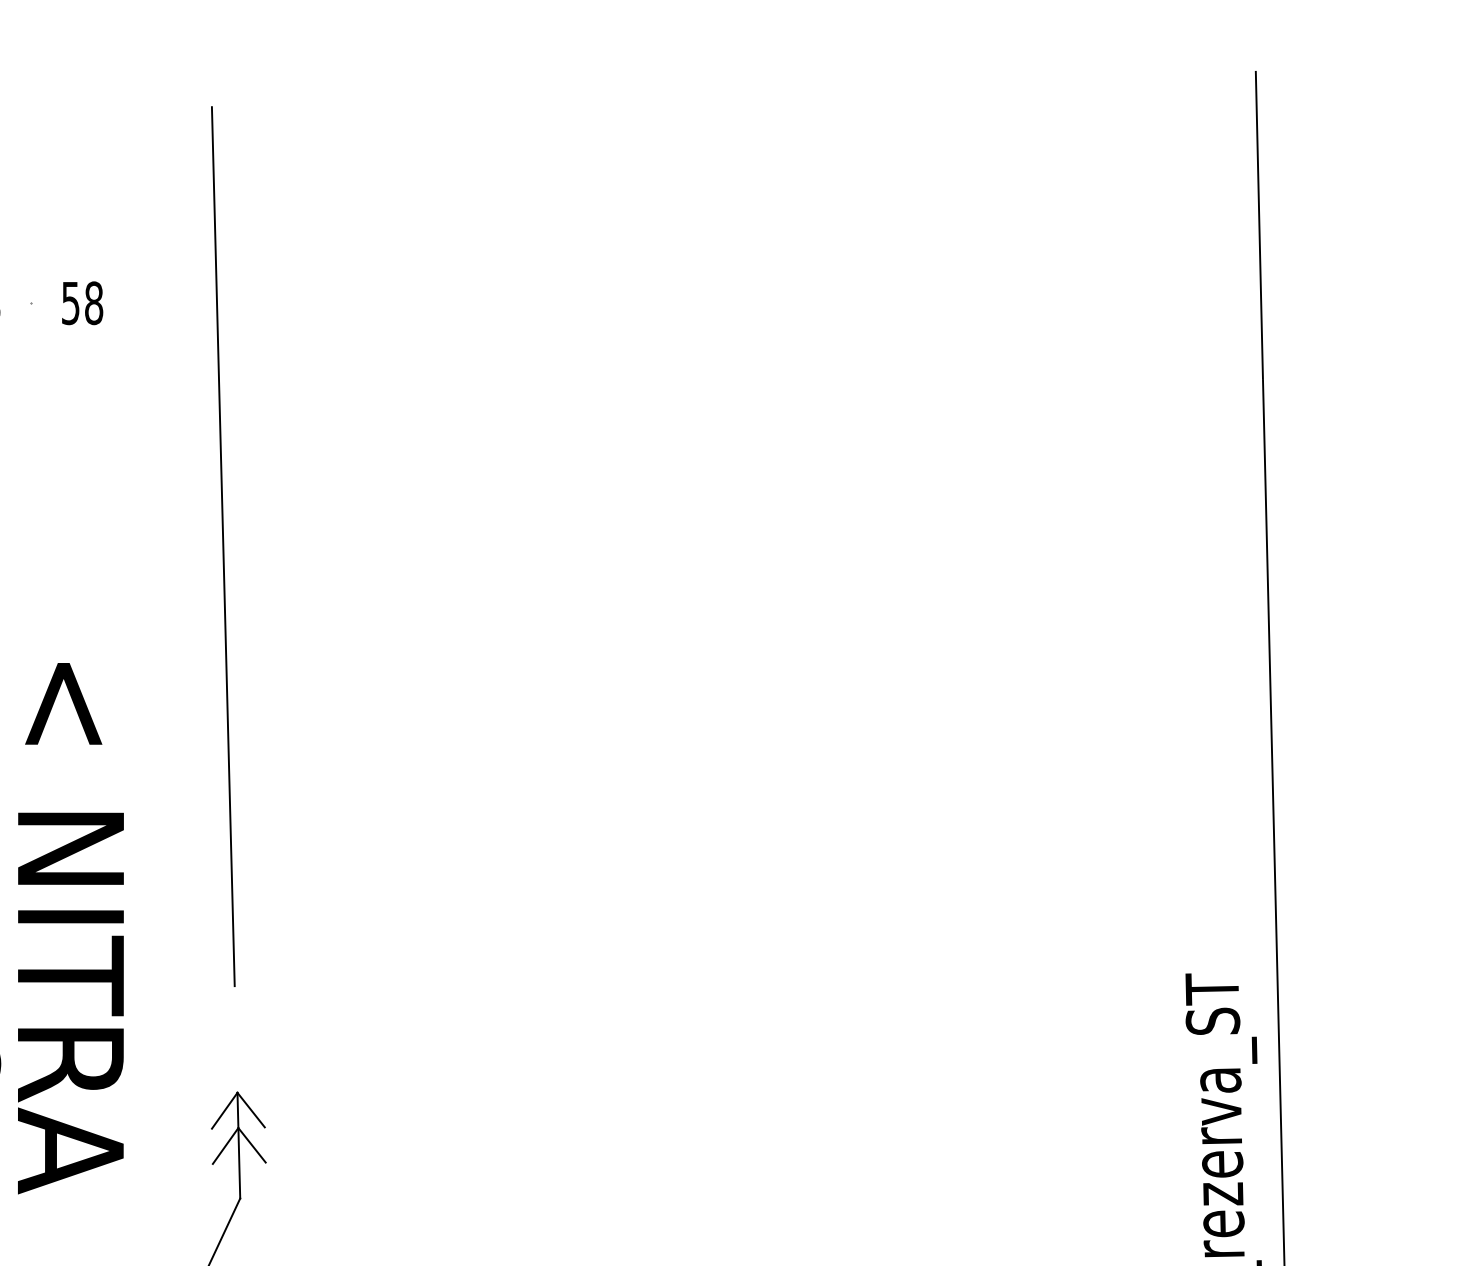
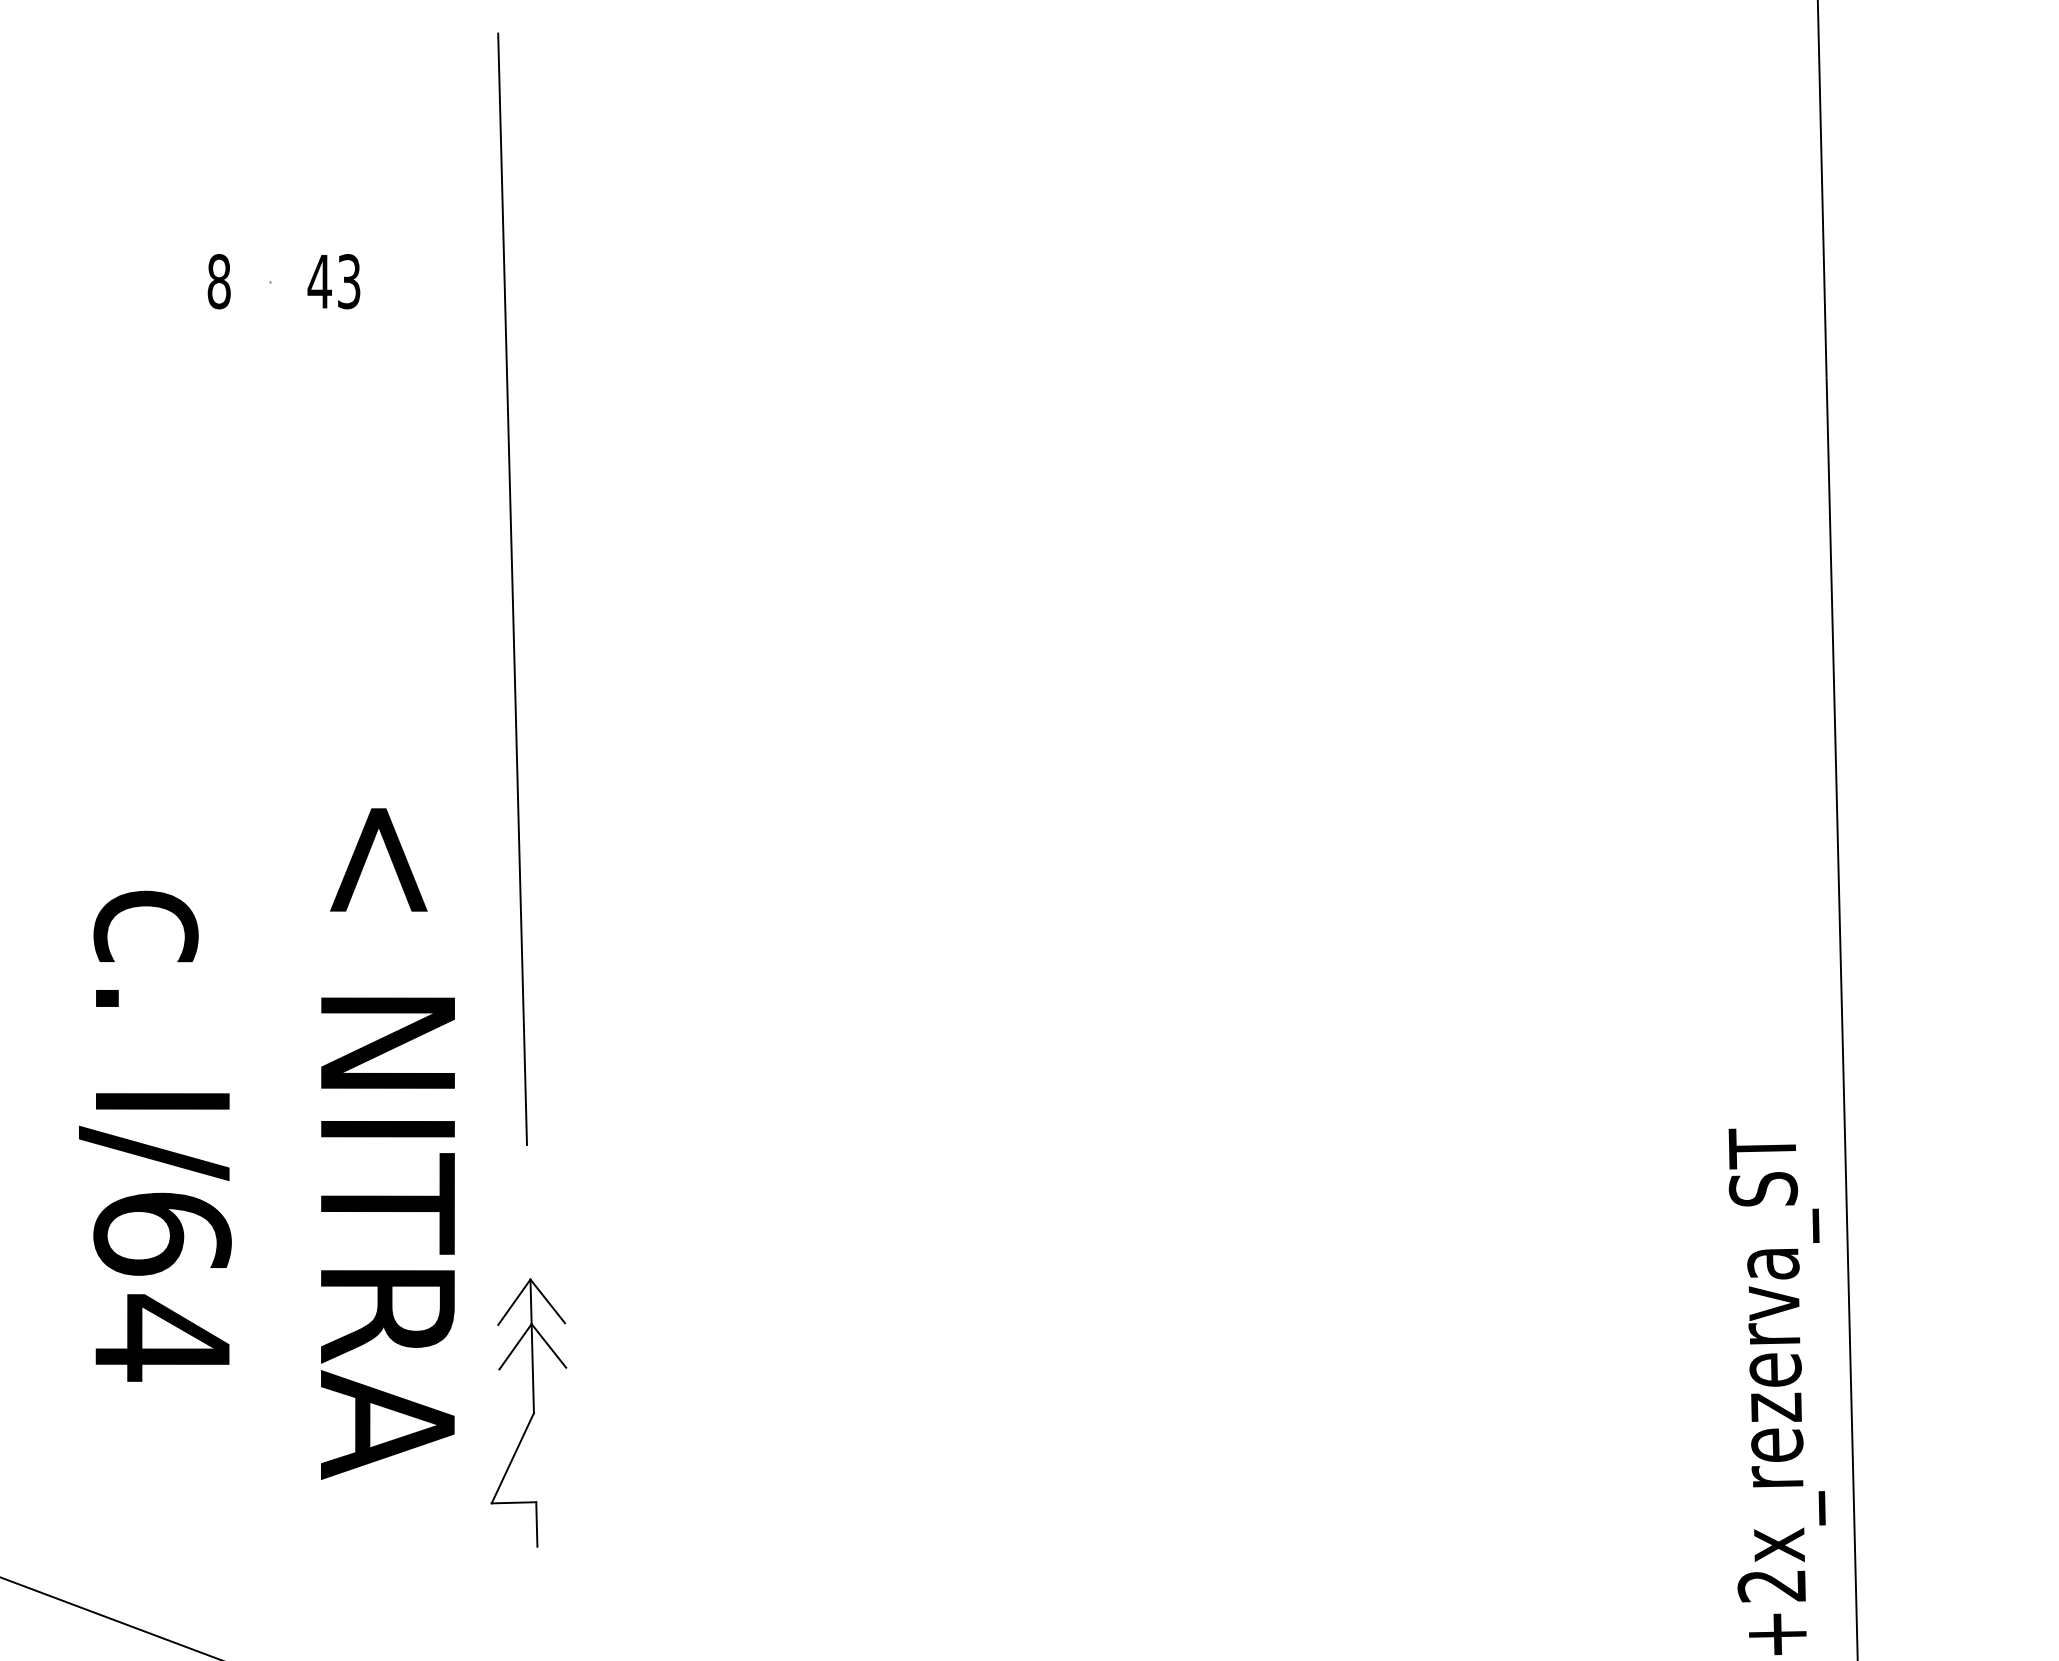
text: (81, 303) -> (333, 281), 58 -> 43
text: (70, 928) -> (387, 1143), moved

